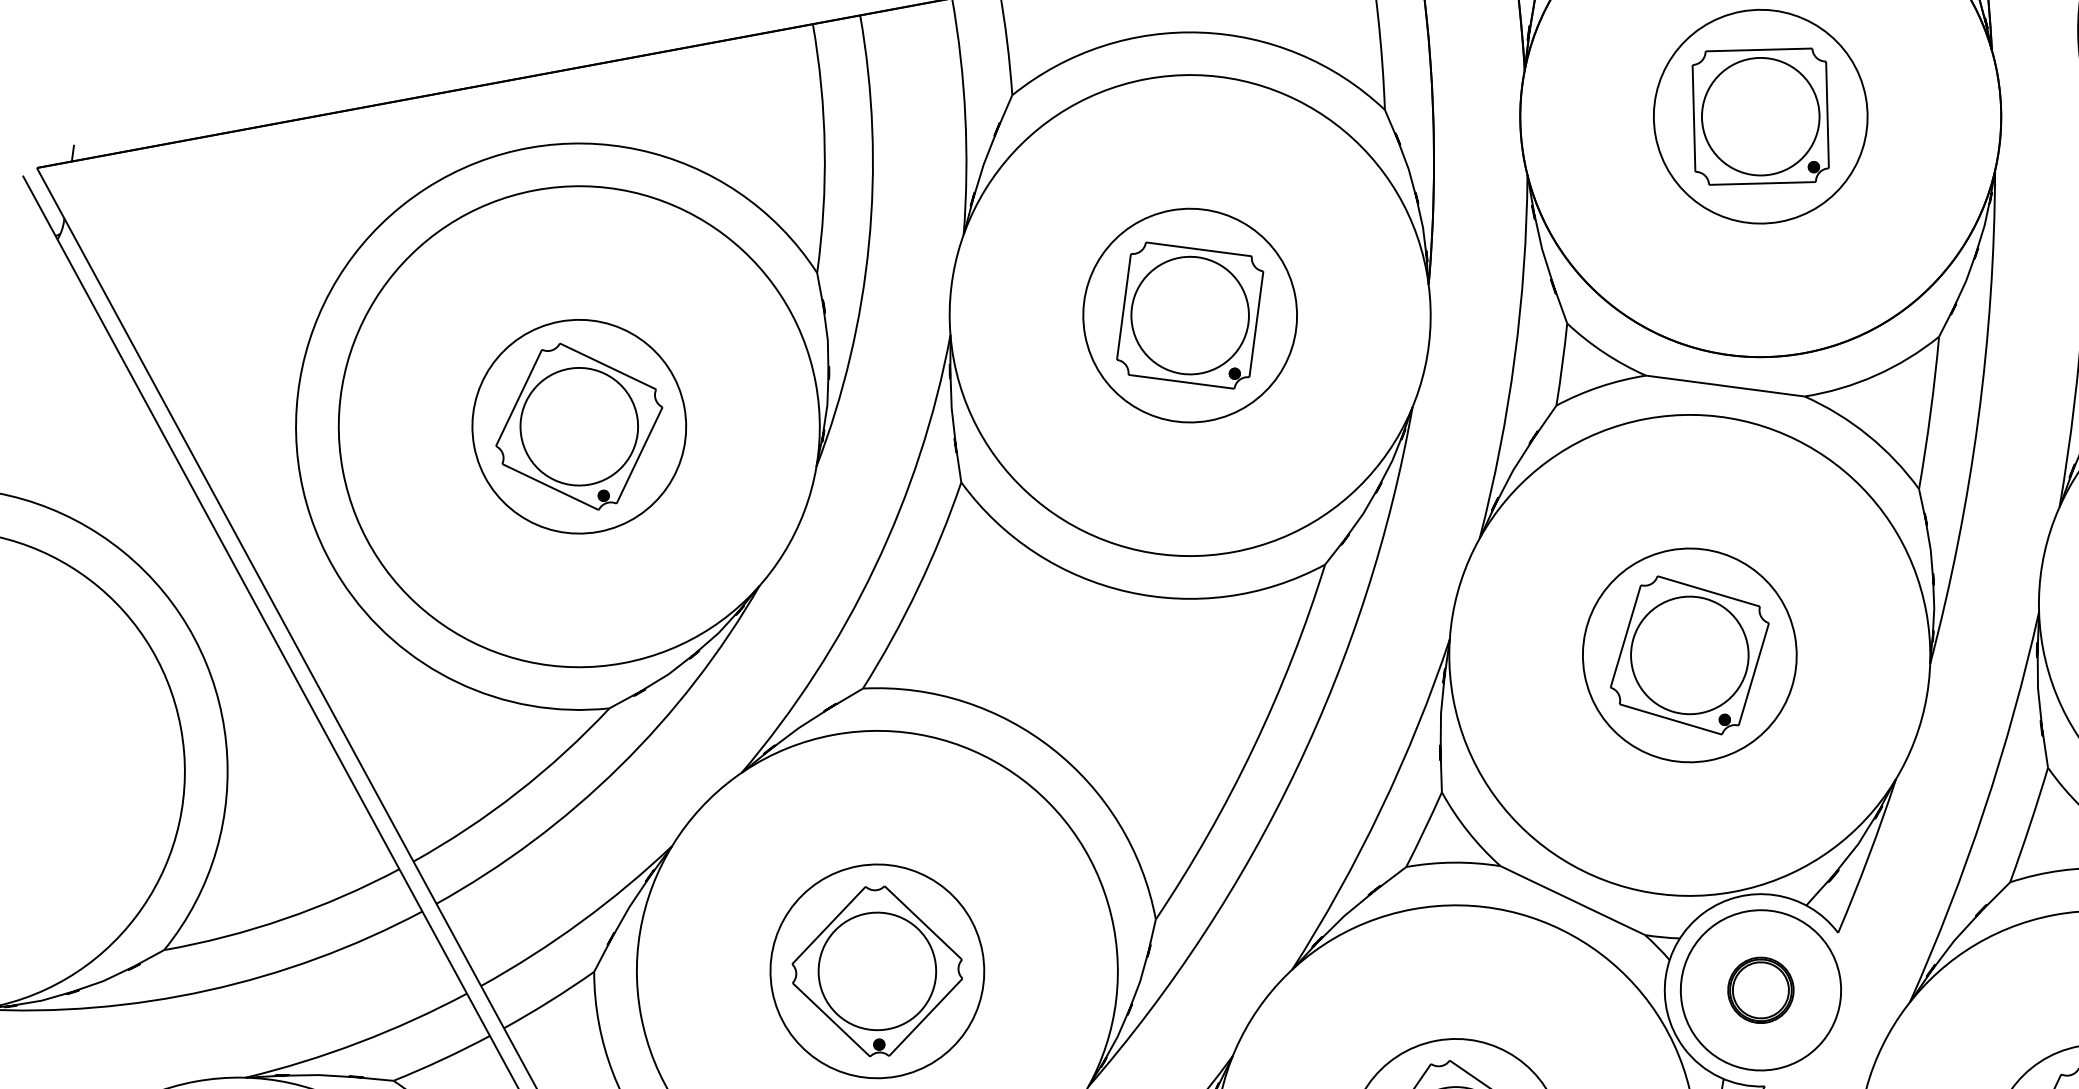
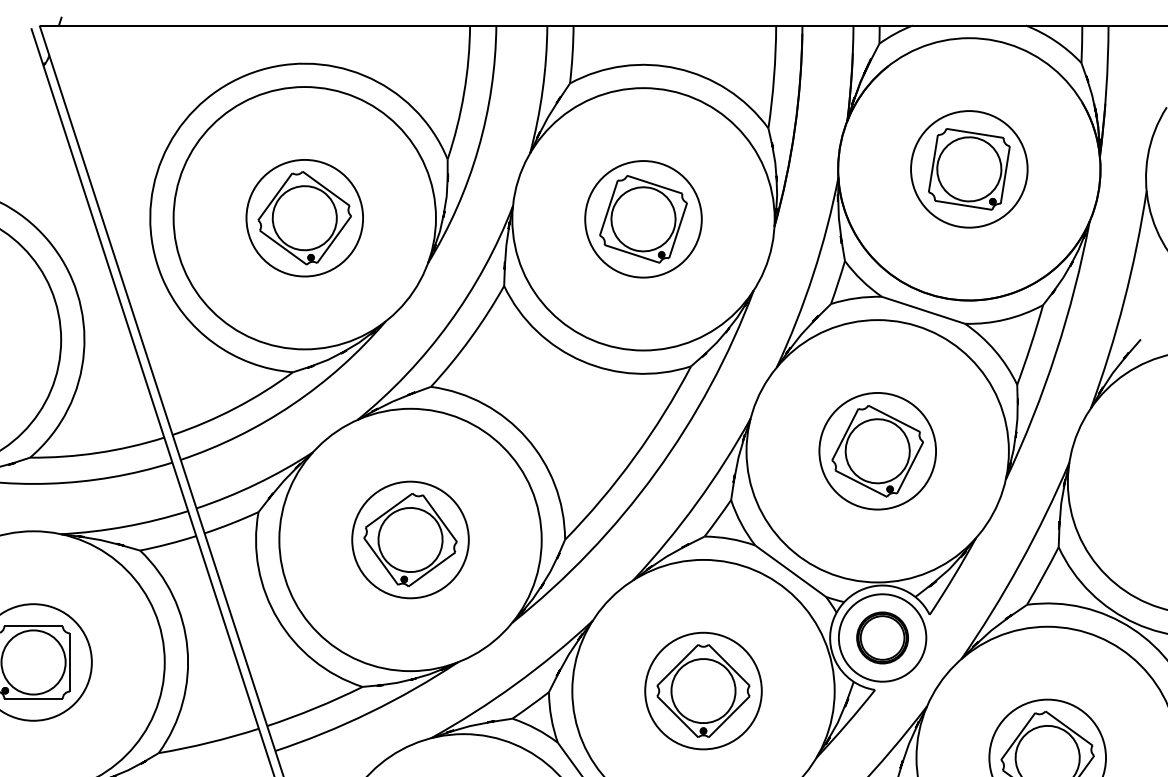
part: (1760, 989) -> (882, 637), size x1.43

